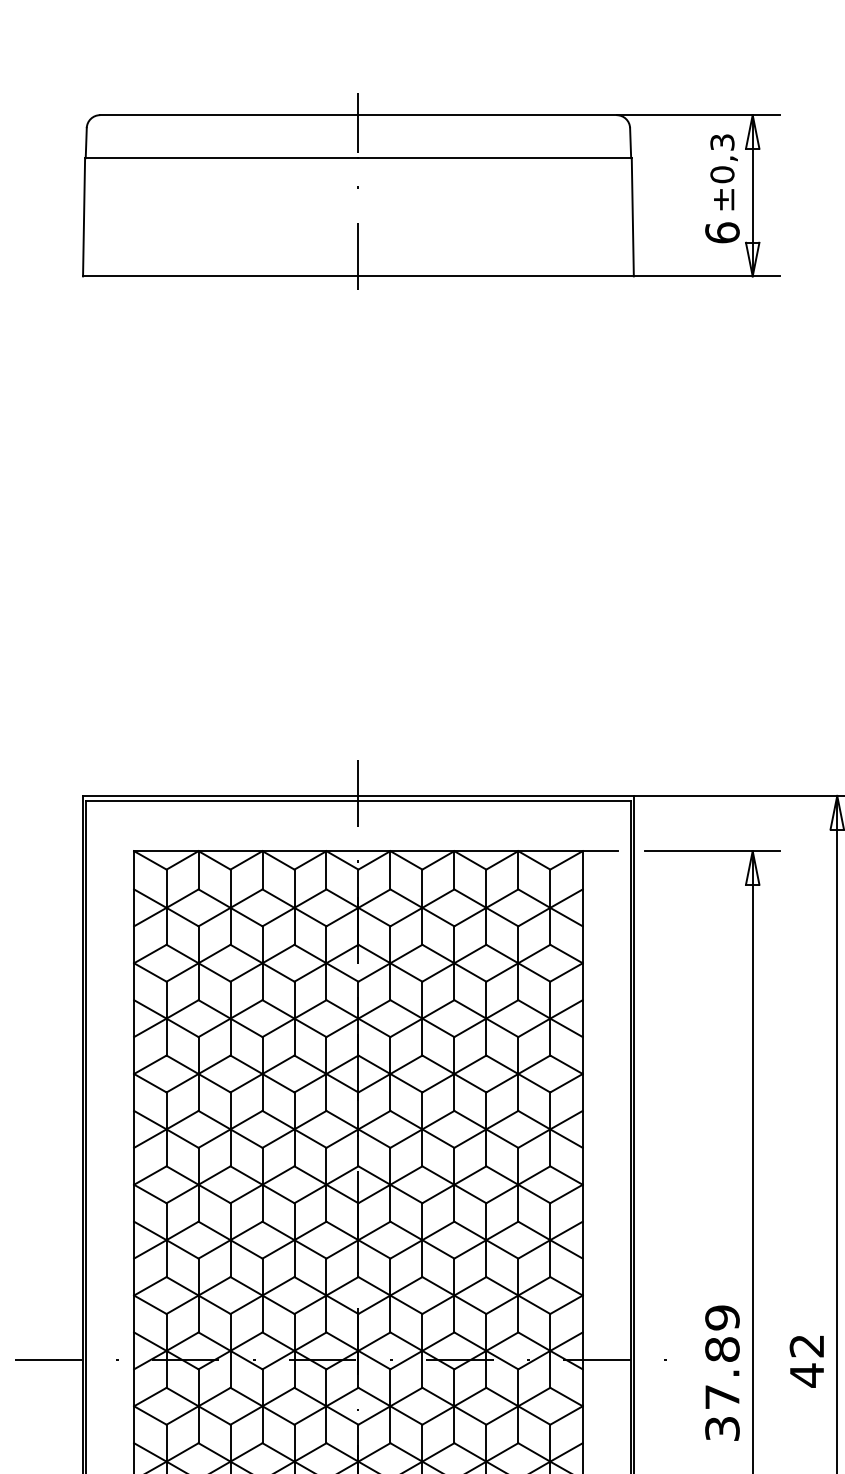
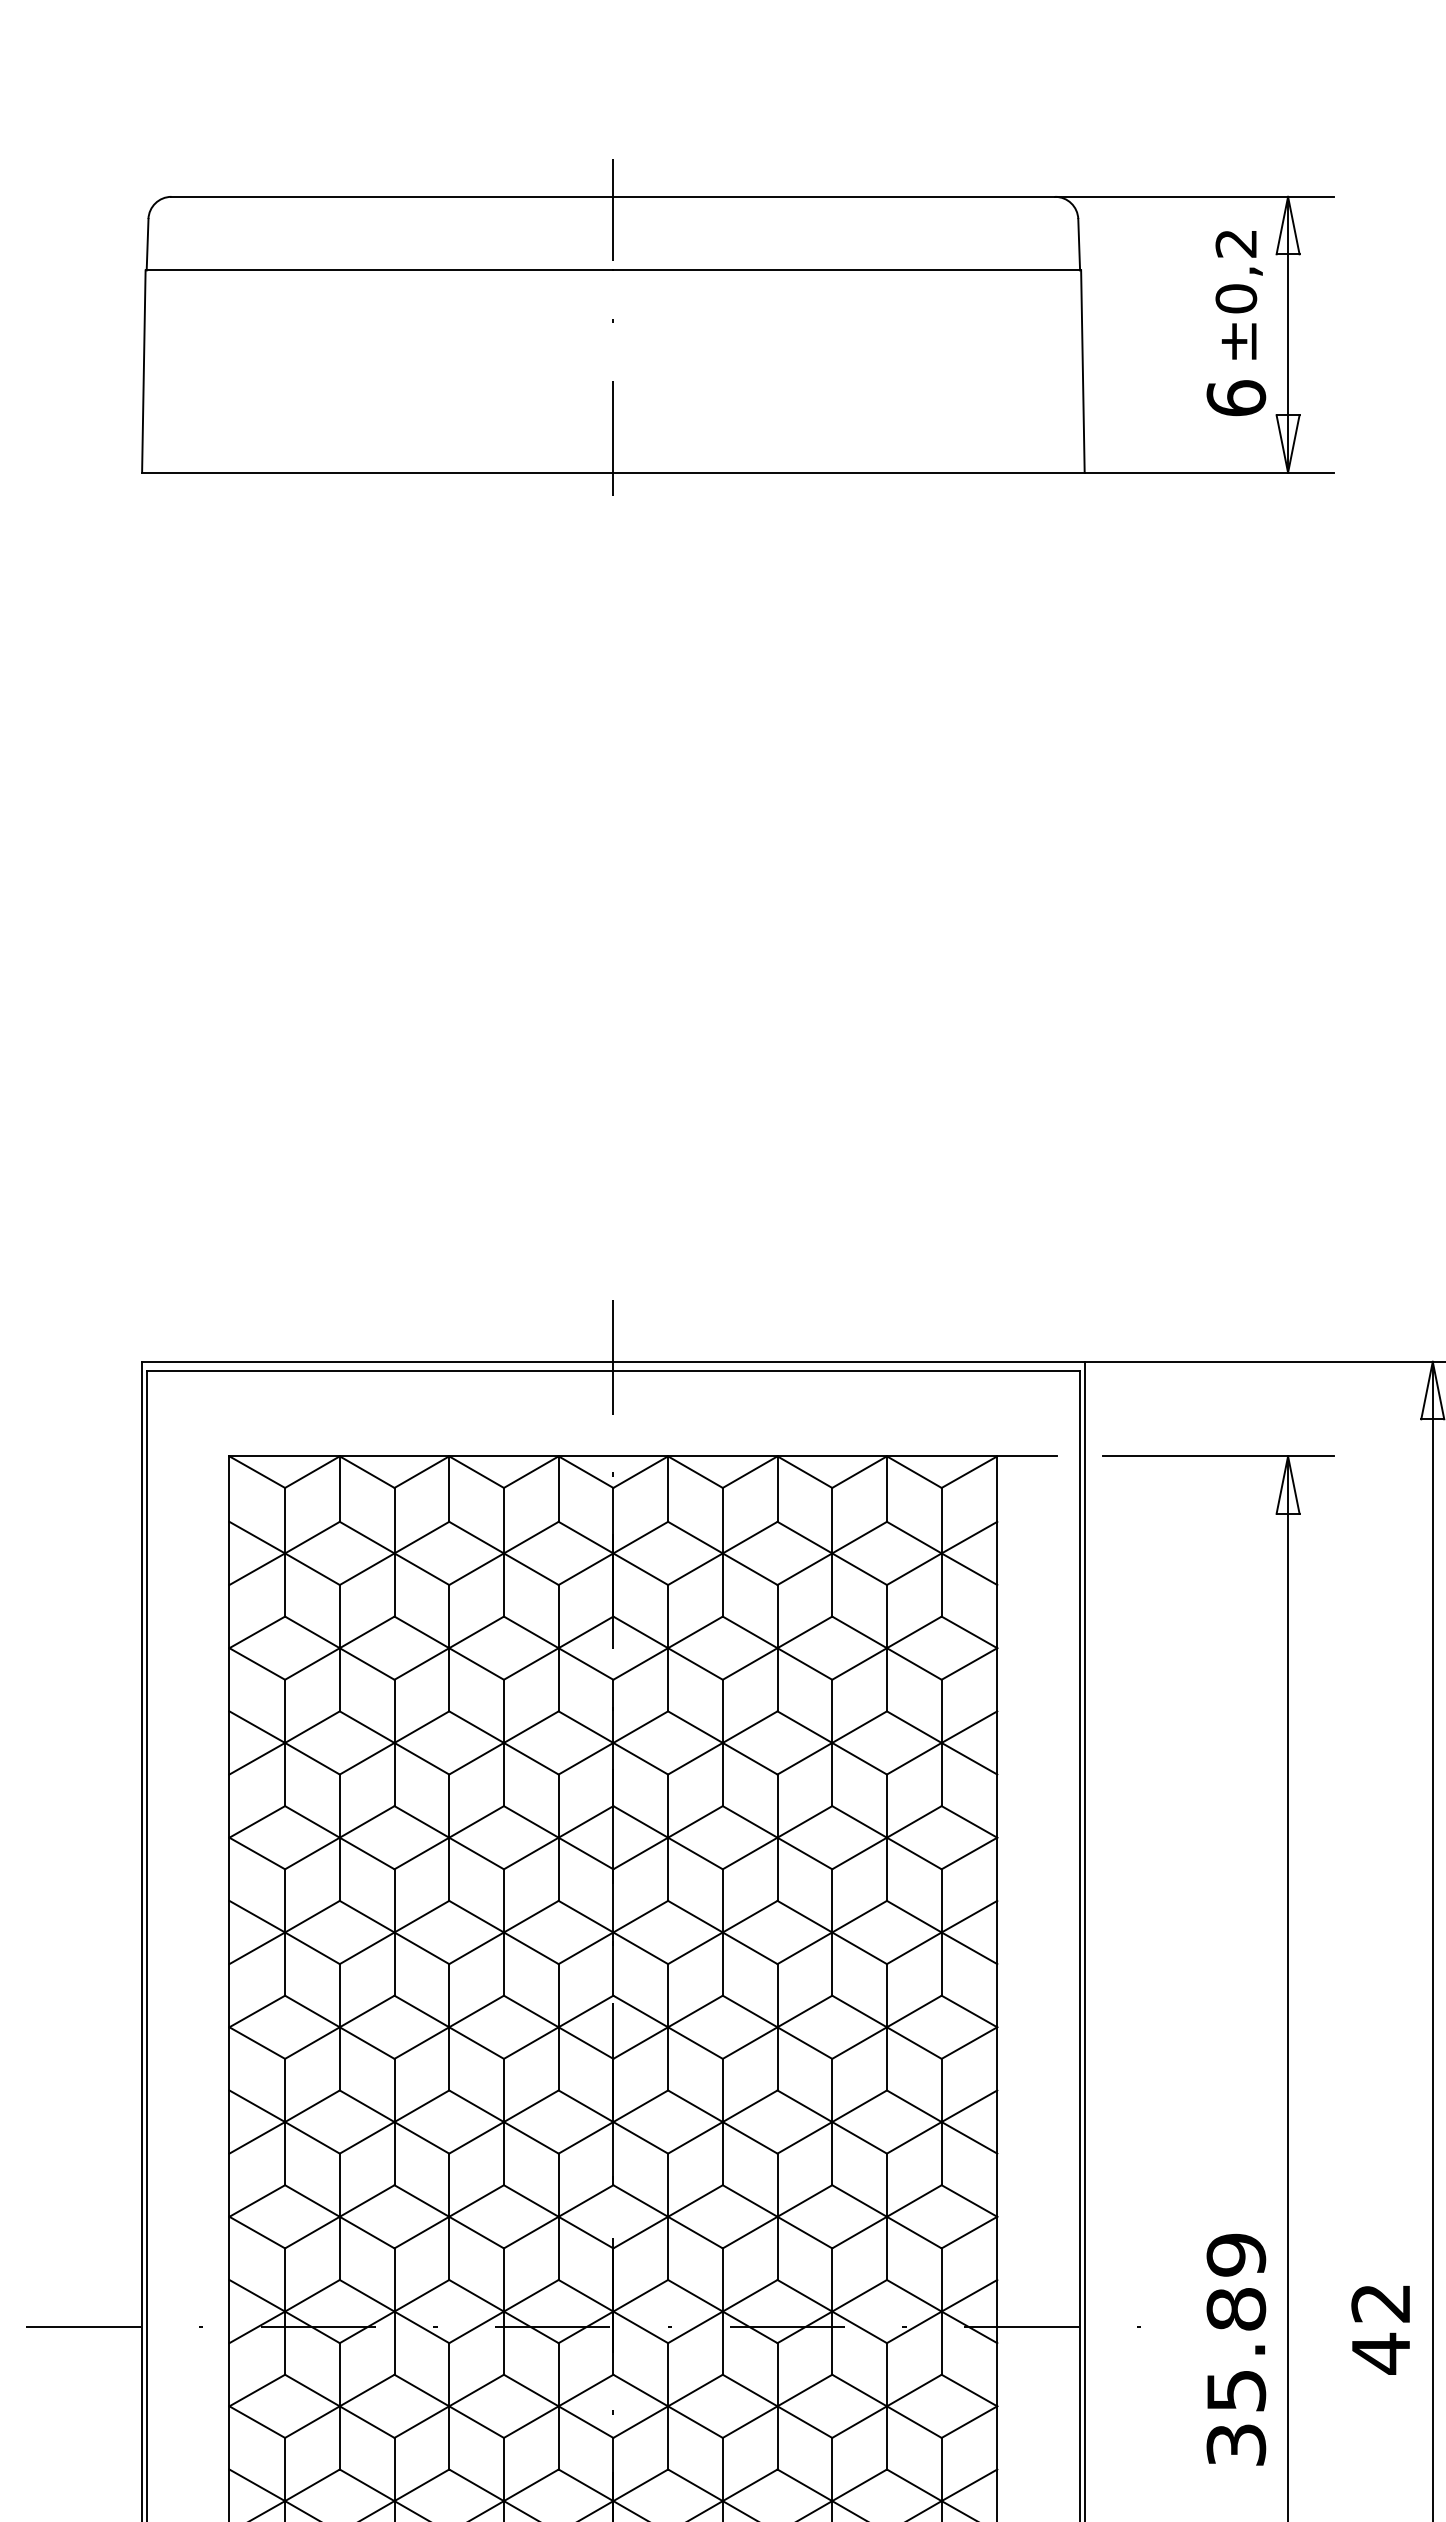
text: (722, 142) -> (1236, 243), ±0,3 -> ±0,2
text: (722, 1397) -> (1236, 2391), 37.89 -> 35.89

